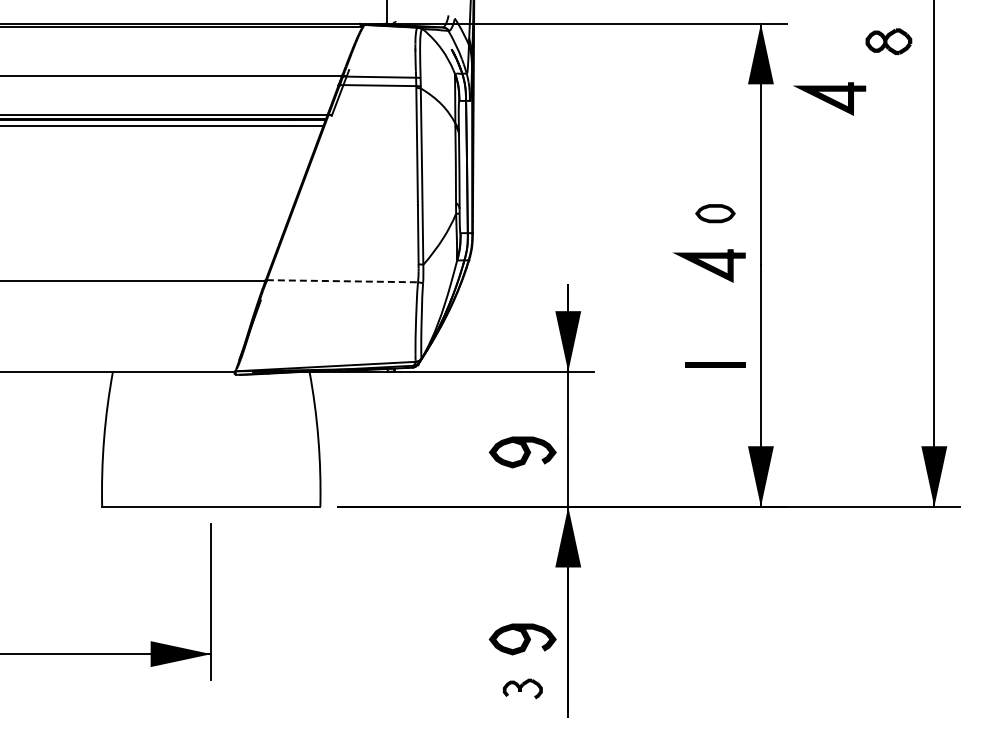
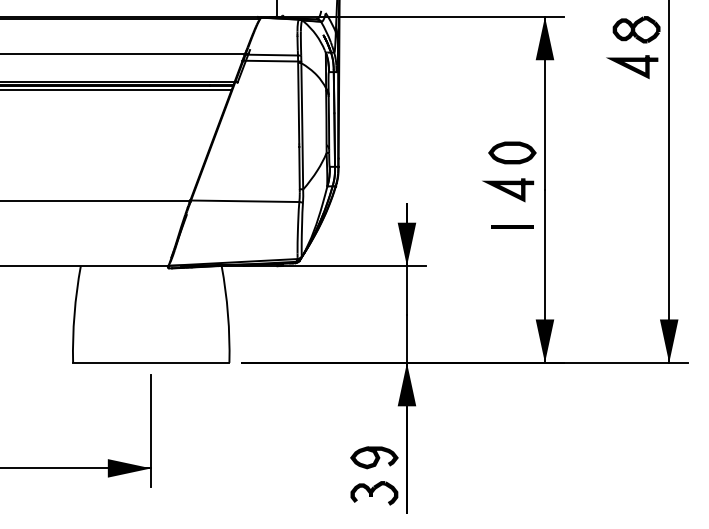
part: (888, 41) -> (636, 29), size x1.43
line: (829, 98) -> (632, 66), moved
part: (715, 213) -> (512, 152), size x1.67
line: (342, 281) -> (245, 201), dashed -> solid
line: (715, 364) -> (512, 226), moved
curve: (523, 453) -> (374, 324), removed
part: (522, 688) -> (374, 492), size x1.67

